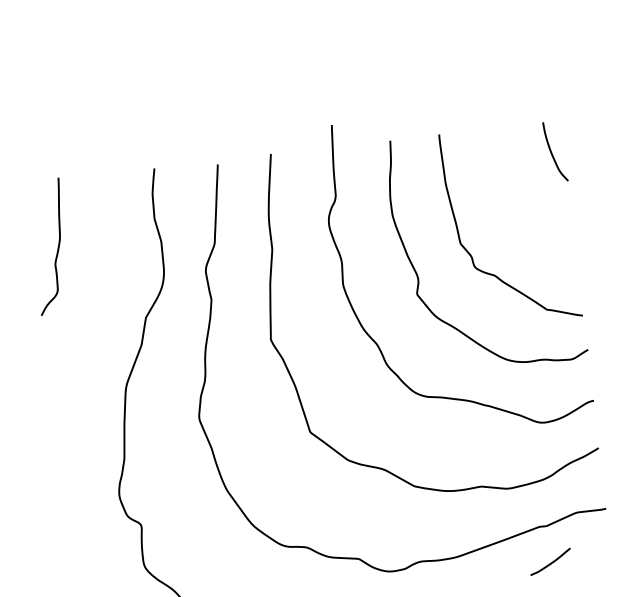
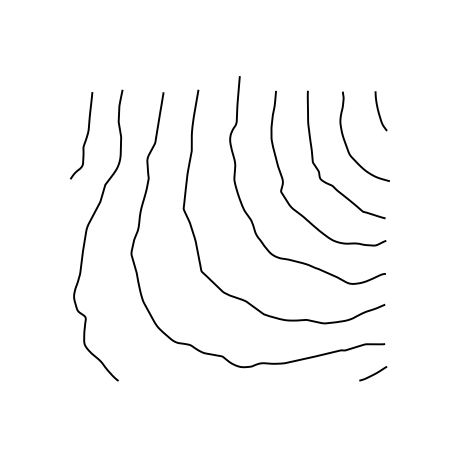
curve: (508, 206) -> (346, 142), added
curve: (56, 248) -> (85, 137), moved
curve: (550, 561) -> (373, 373), moved

